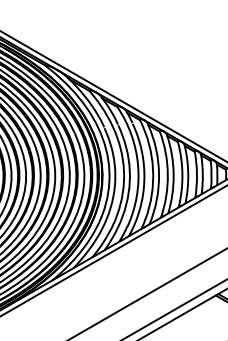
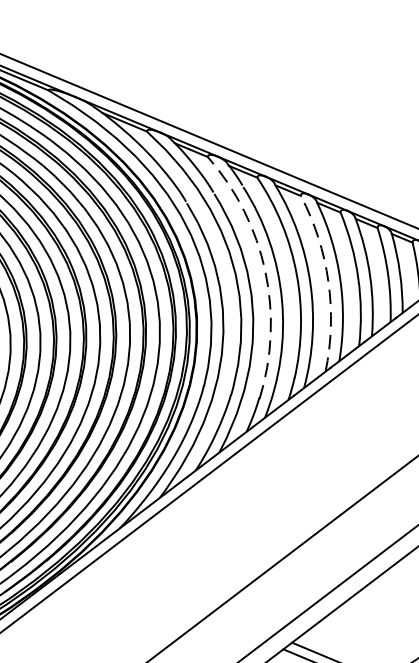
arc: (138, 165) -> (266, 270), solid -> dashed
arc: (167, 174) -> (327, 281), solid -> dashed

